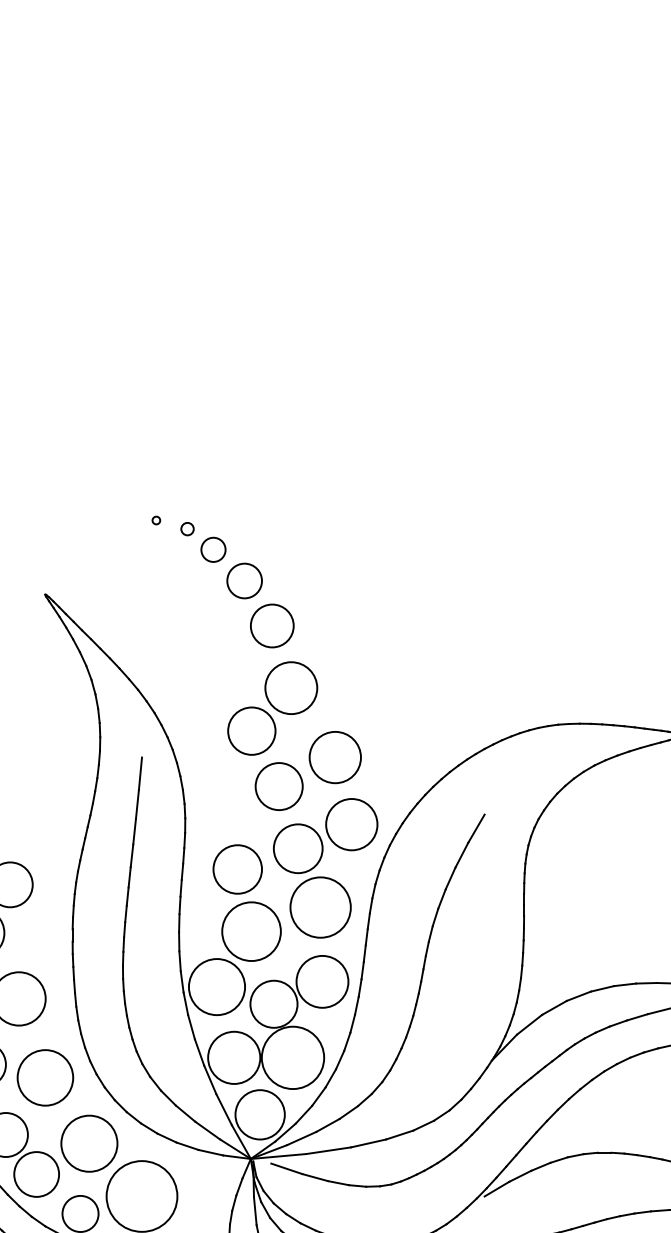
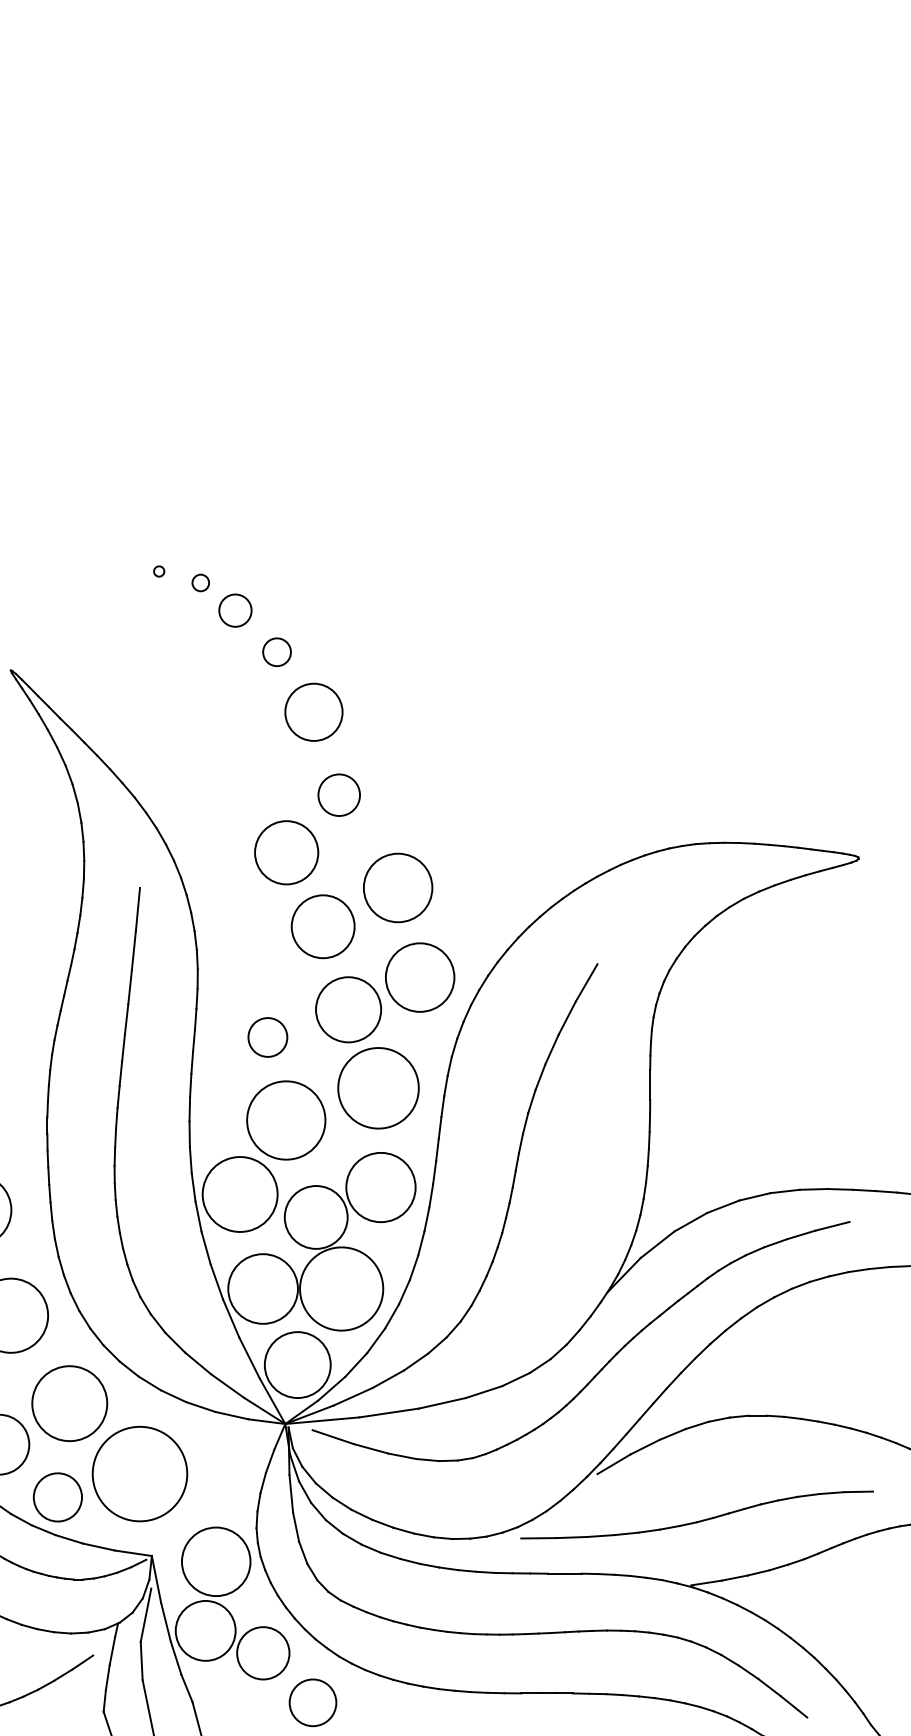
circle: (244, 581) -> (276, 652), size x0.6
circle: (290, 687) -> (338, 794), size x0.6
circle: (237, 869) -> (267, 1037), size x0.6

